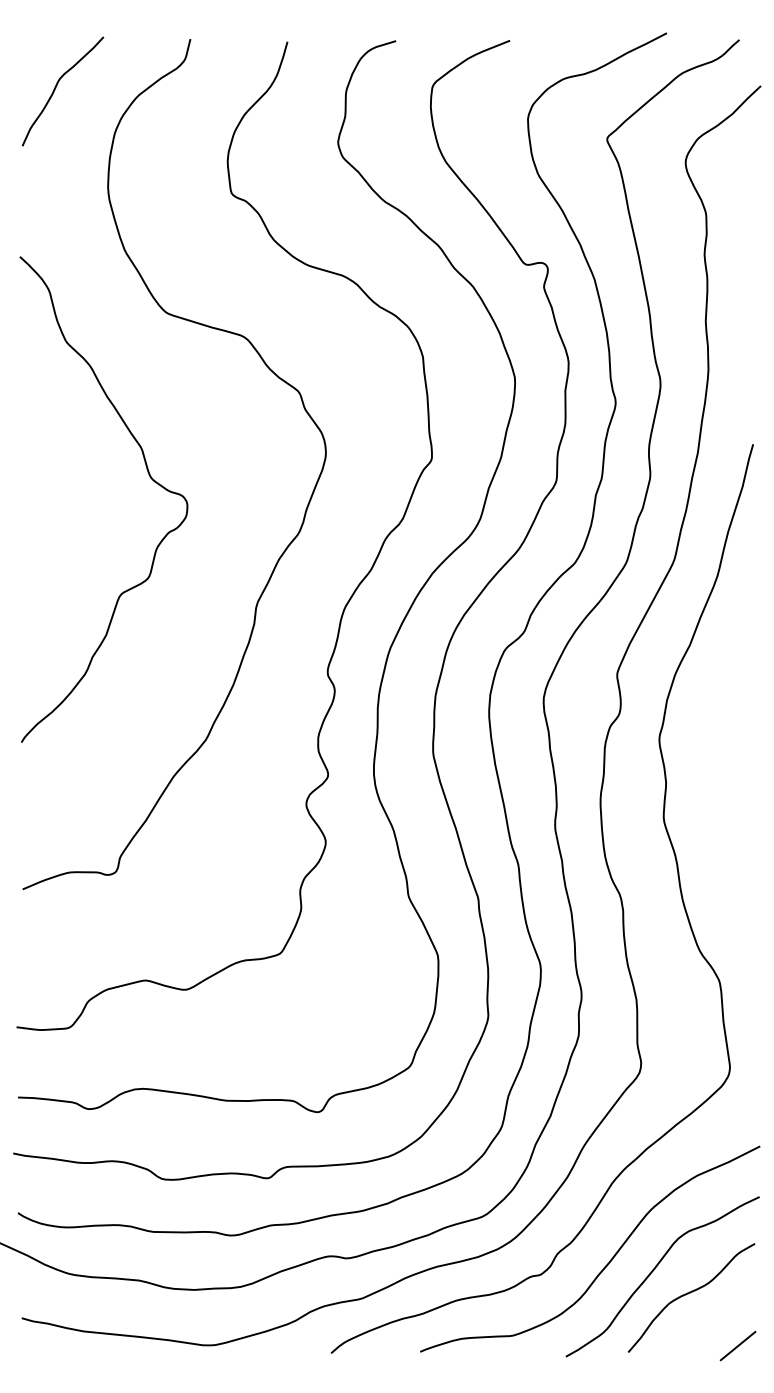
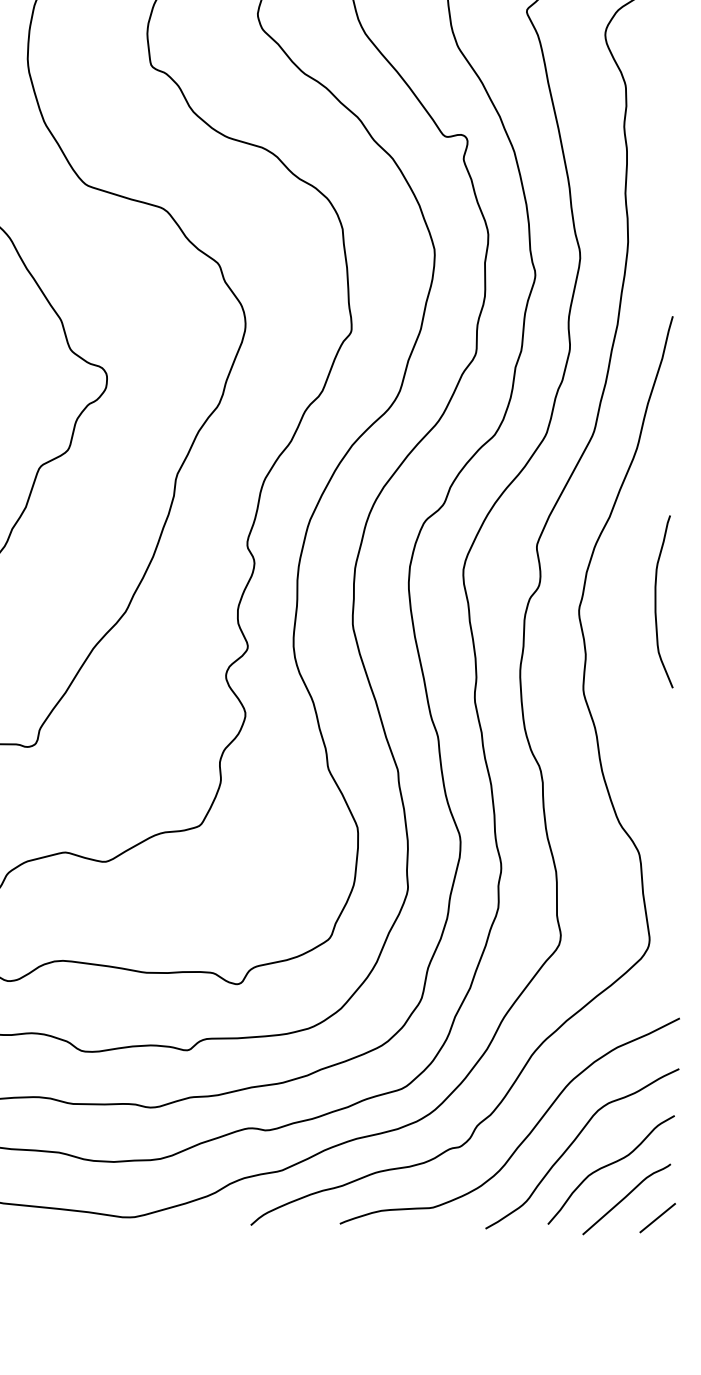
curve: (736, 729) -> (656, 601), added
curve: (705, 1326) -> (625, 1198), added

